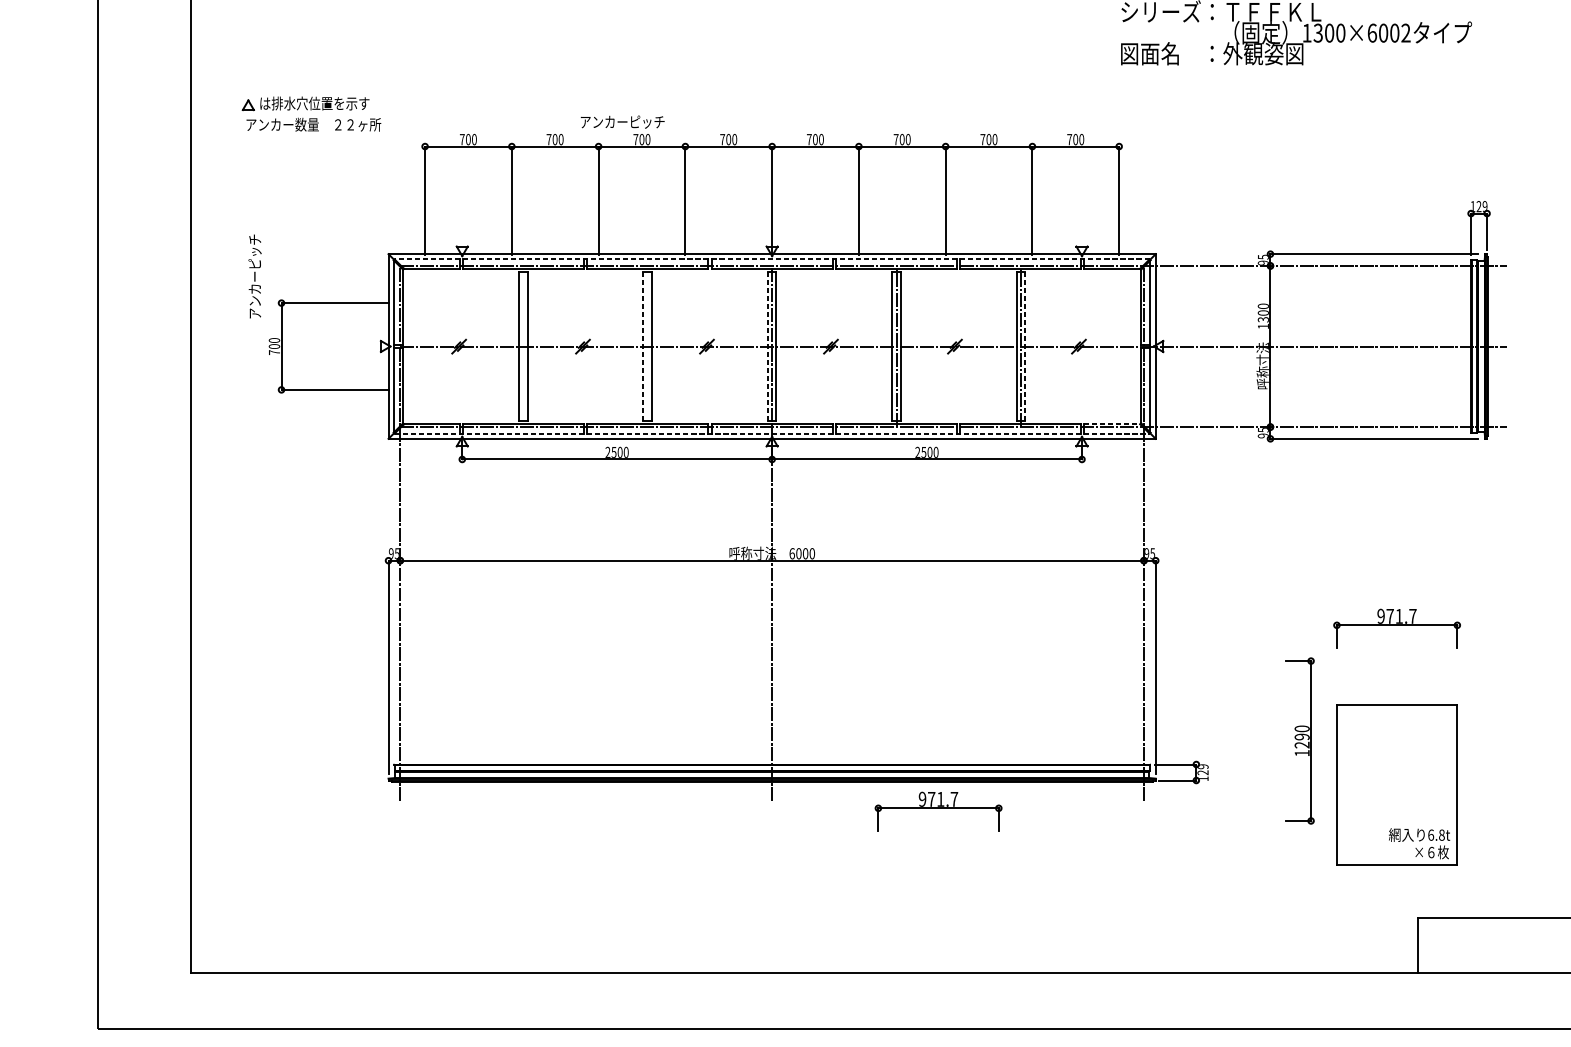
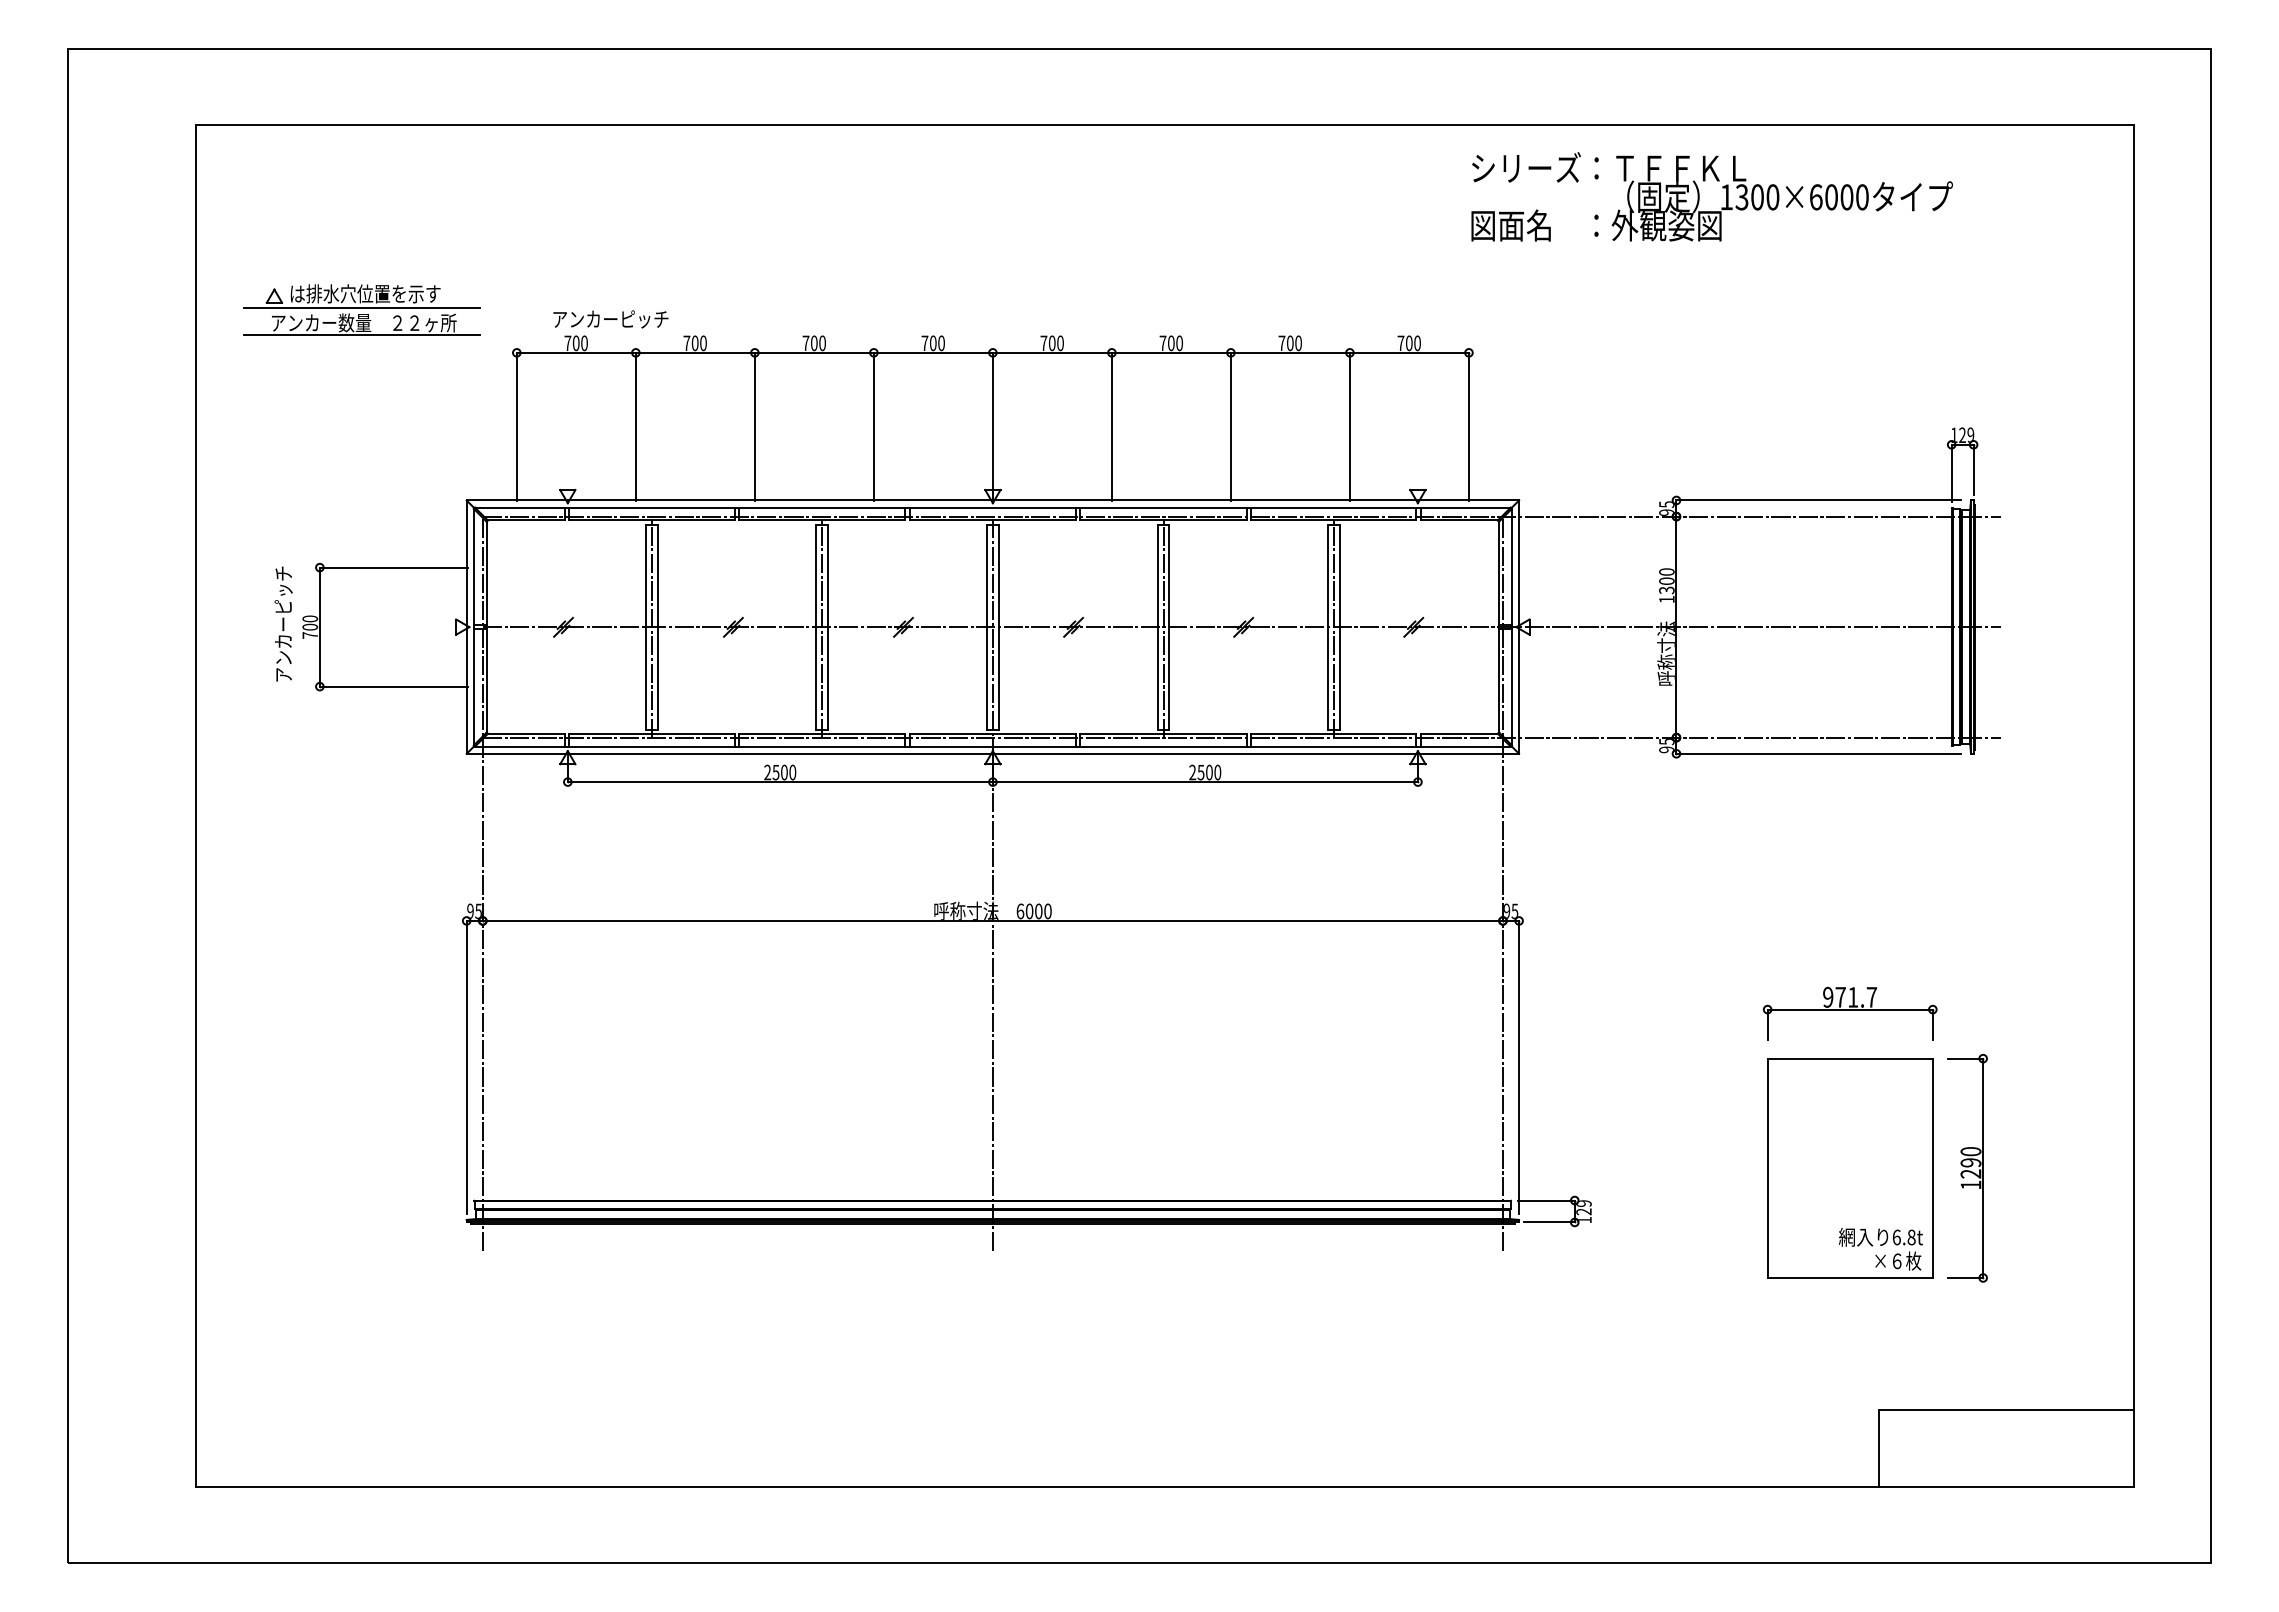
text: (1406, 33) -> (1862, 197), 1300×6002 -> 1300×6000
line: (311, 113) -> (361, 307), added
text: (622, 122) -> (610, 319), moved
line: (311, 133) -> (361, 335), added
line: (771, 259) -> (992, 507), dashed -> solid
text: (254, 276) -> (283, 623), moved
line: (523, 346) -> (651, 626), added
line: (643, 346) -> (816, 626), dashed -> solid
line: (647, 346) -> (822, 626), added
line: (767, 346) -> (986, 626), dashed -> solid
line: (1025, 346) -> (1340, 626), dashed -> solid
line: (1112, 424) -> (1459, 733), dashed -> solid
line: (771, 433) -> (992, 746), dashed -> solid
part: (1299, 741) -> (1967, 1168), moved
part: (1397, 784) -> (1850, 1168), moved
part: (938, 811) -> (1220, 1264), removed

